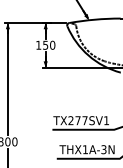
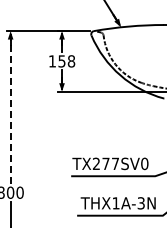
text: (52, 45) -> (71, 61), 150 -> 158
line: (7, 79) -> (10, 108), solid -> dashed
text: (106, 120) -> (144, 163), TX277SV1 -> TX277SV0

